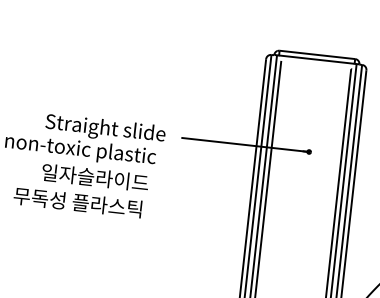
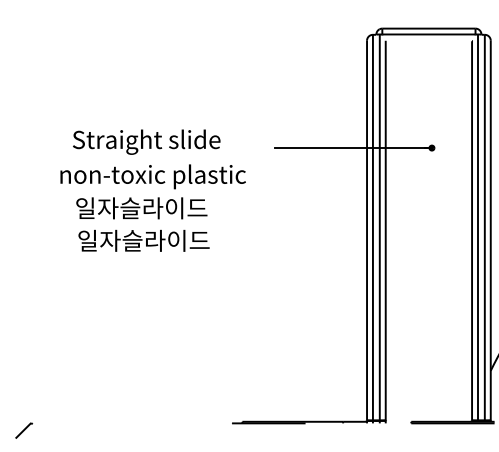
text: (105, 129) -> (146, 141), moved
text: (95, 177) -> (141, 208), moved
text: (77, 202) -> (156, 240), 무독성 플라스틱 -> 일자슬라이드

